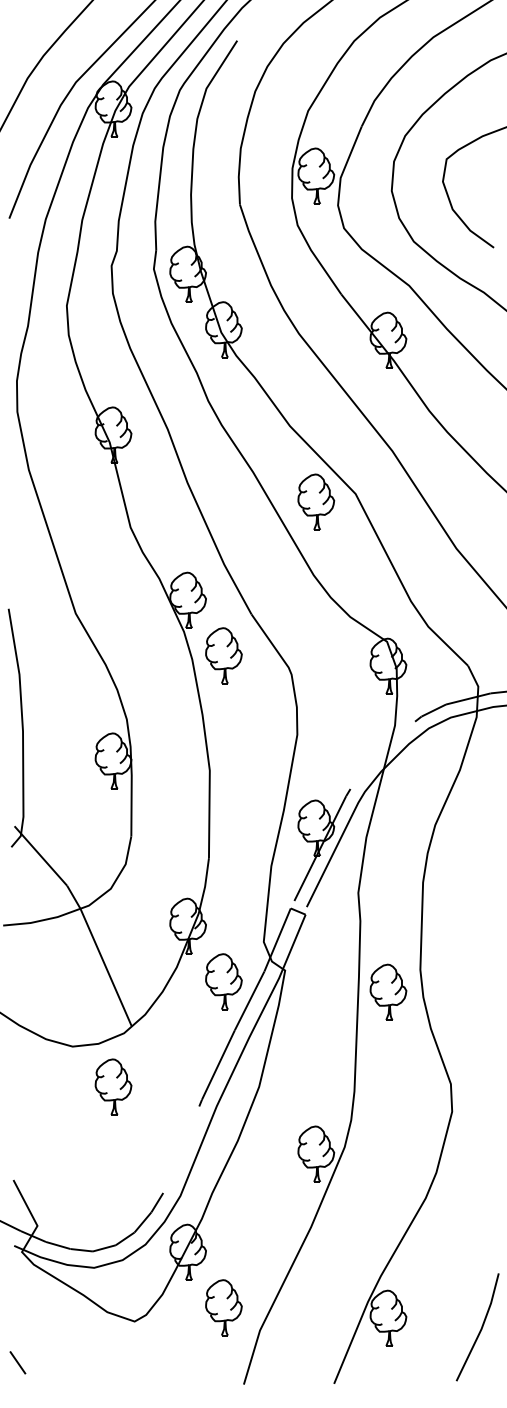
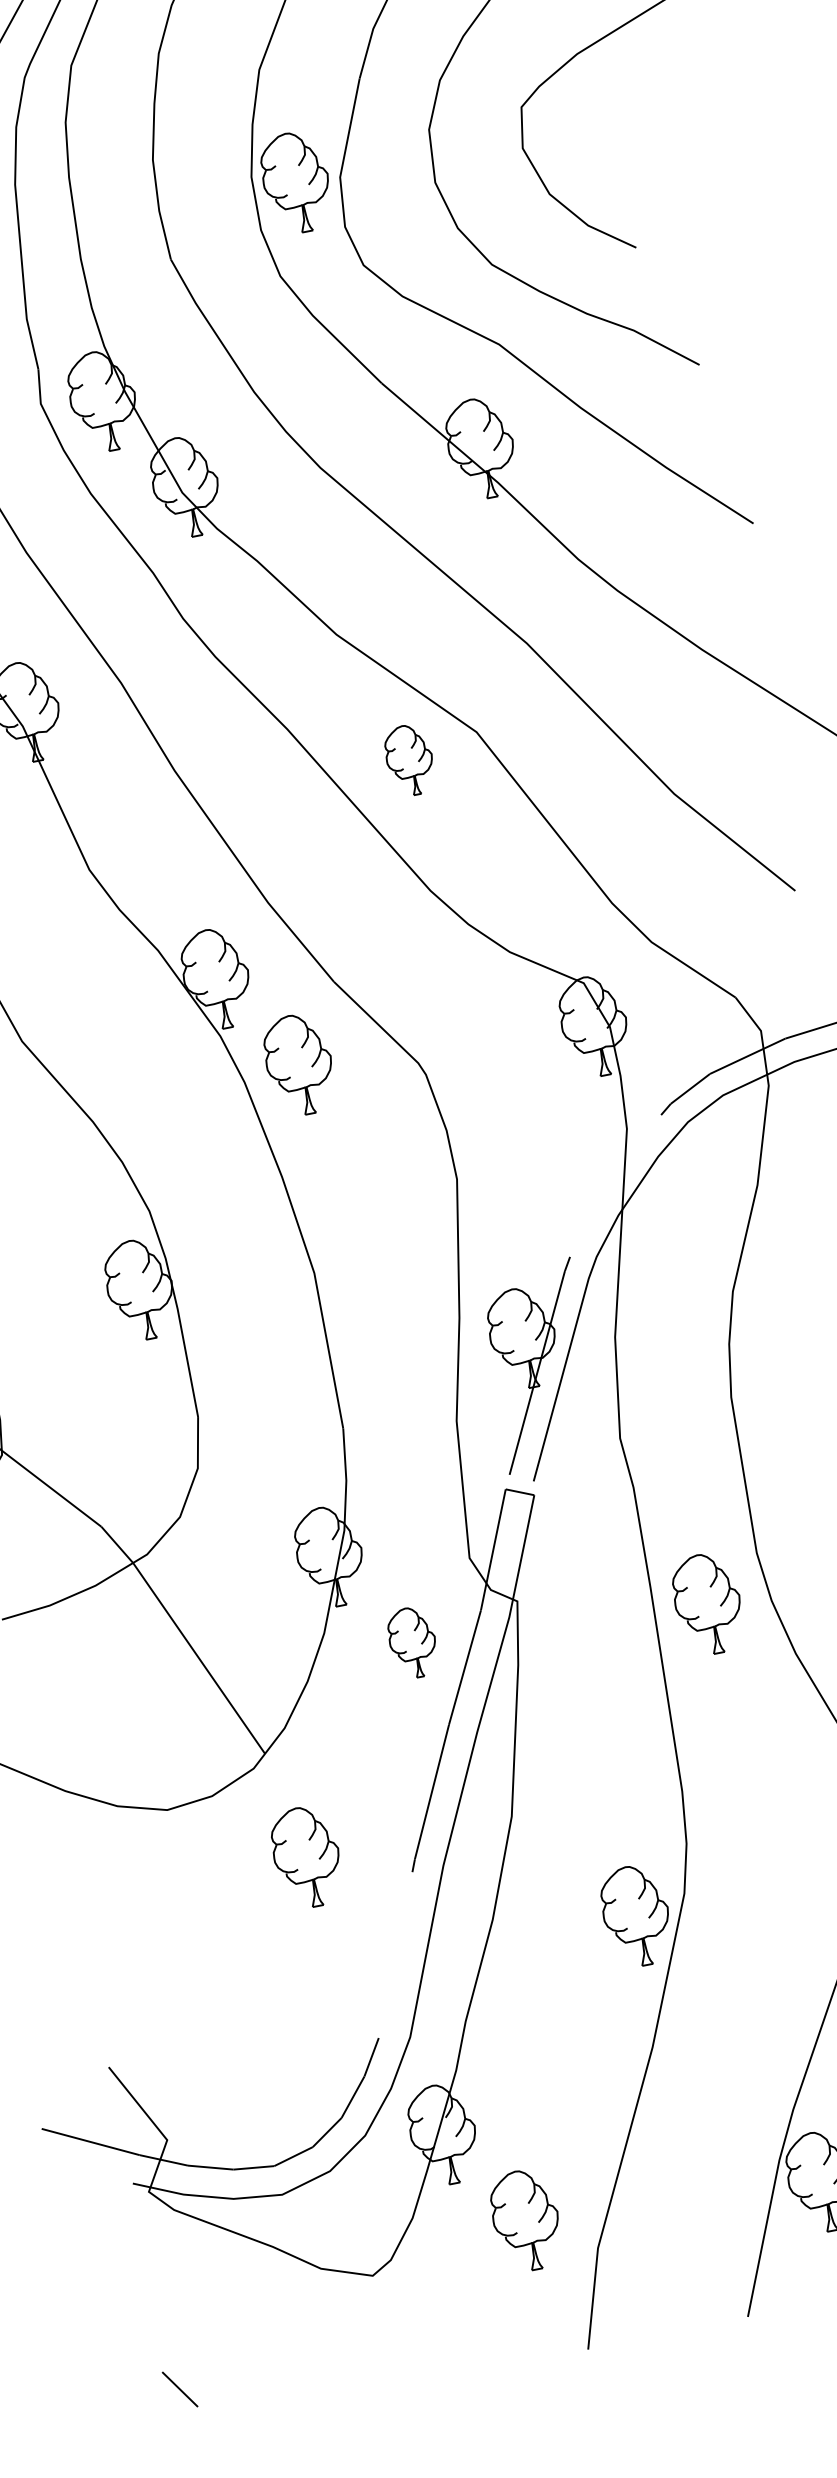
part: (316, 501) -> (409, 759), size x0.7
part: (223, 981) -> (411, 1642), size x0.7
part: (113, 1086) -> (306, 1856), moved

